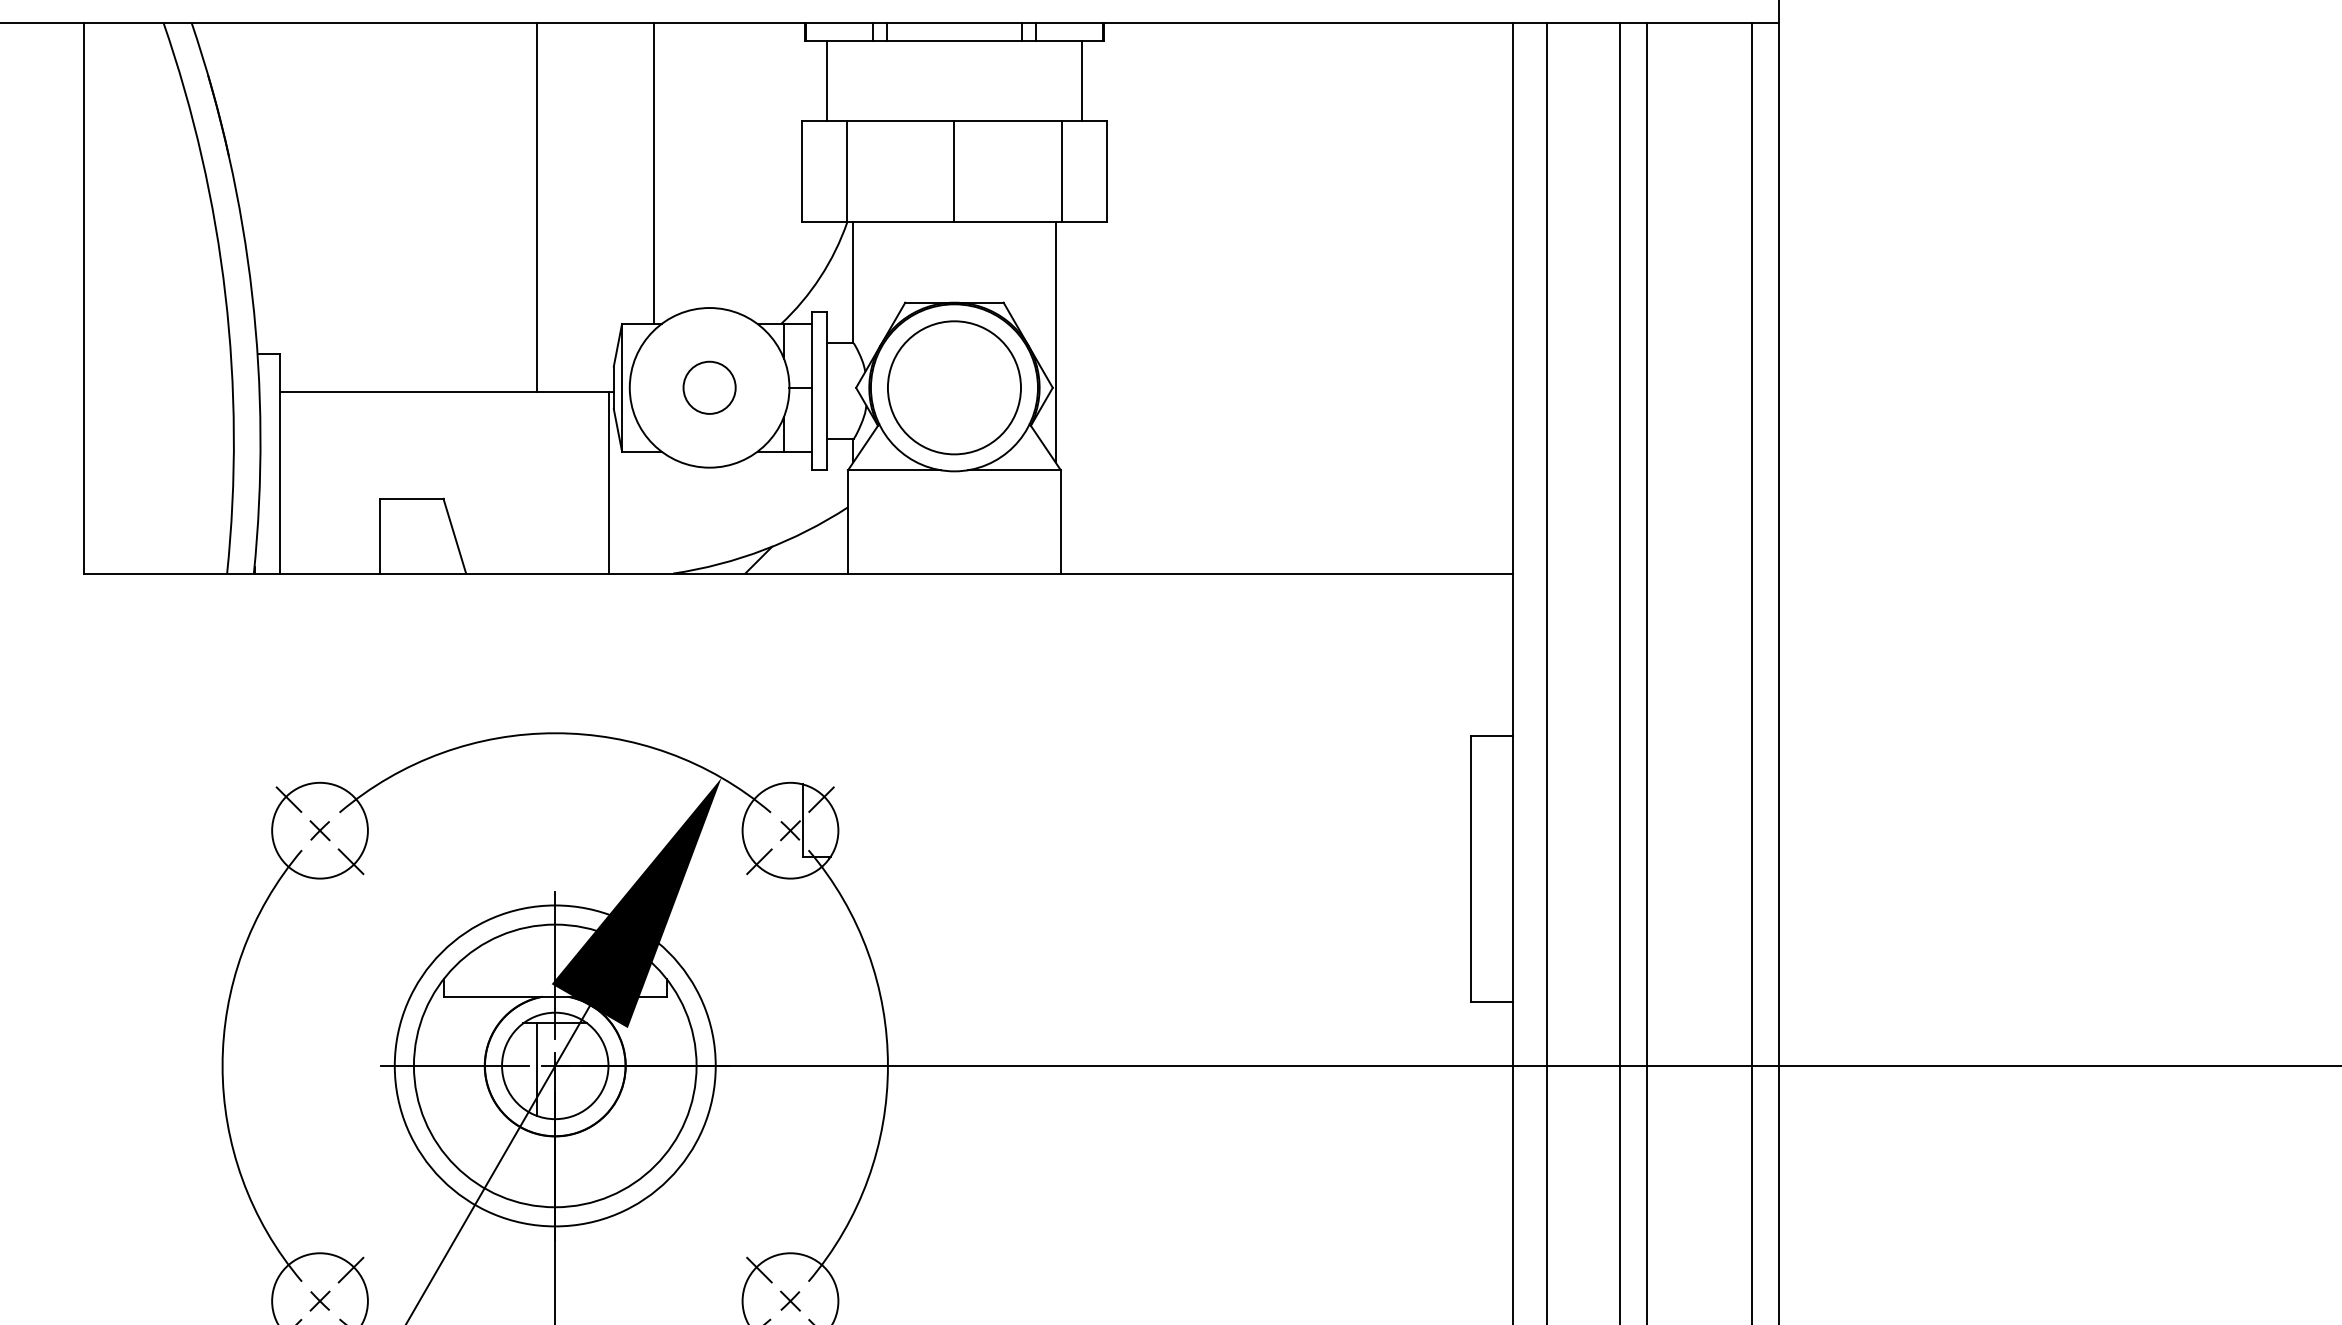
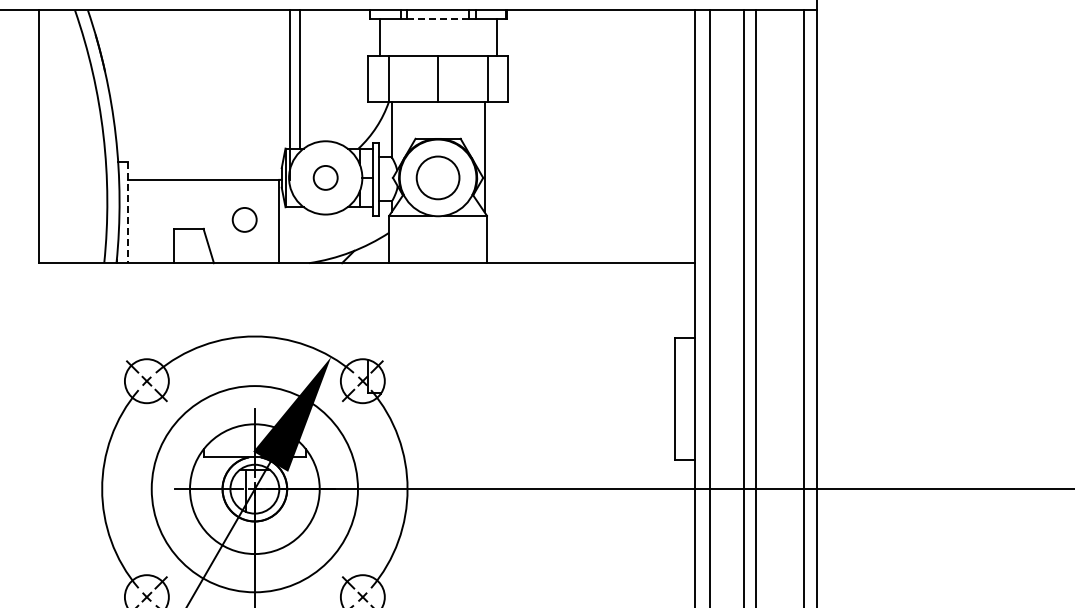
line: (955, 40) -> (438, 18), solid -> dashed
line: (537, 206) -> (290, 94), moved
circle: (953, 386) -> (437, 177), size x0.7
line: (279, 463) -> (128, 212), solid -> dashed
circle: (532, 478) -> (244, 219), added
circle: (554, 1064) -> (254, 488), size x1.4

